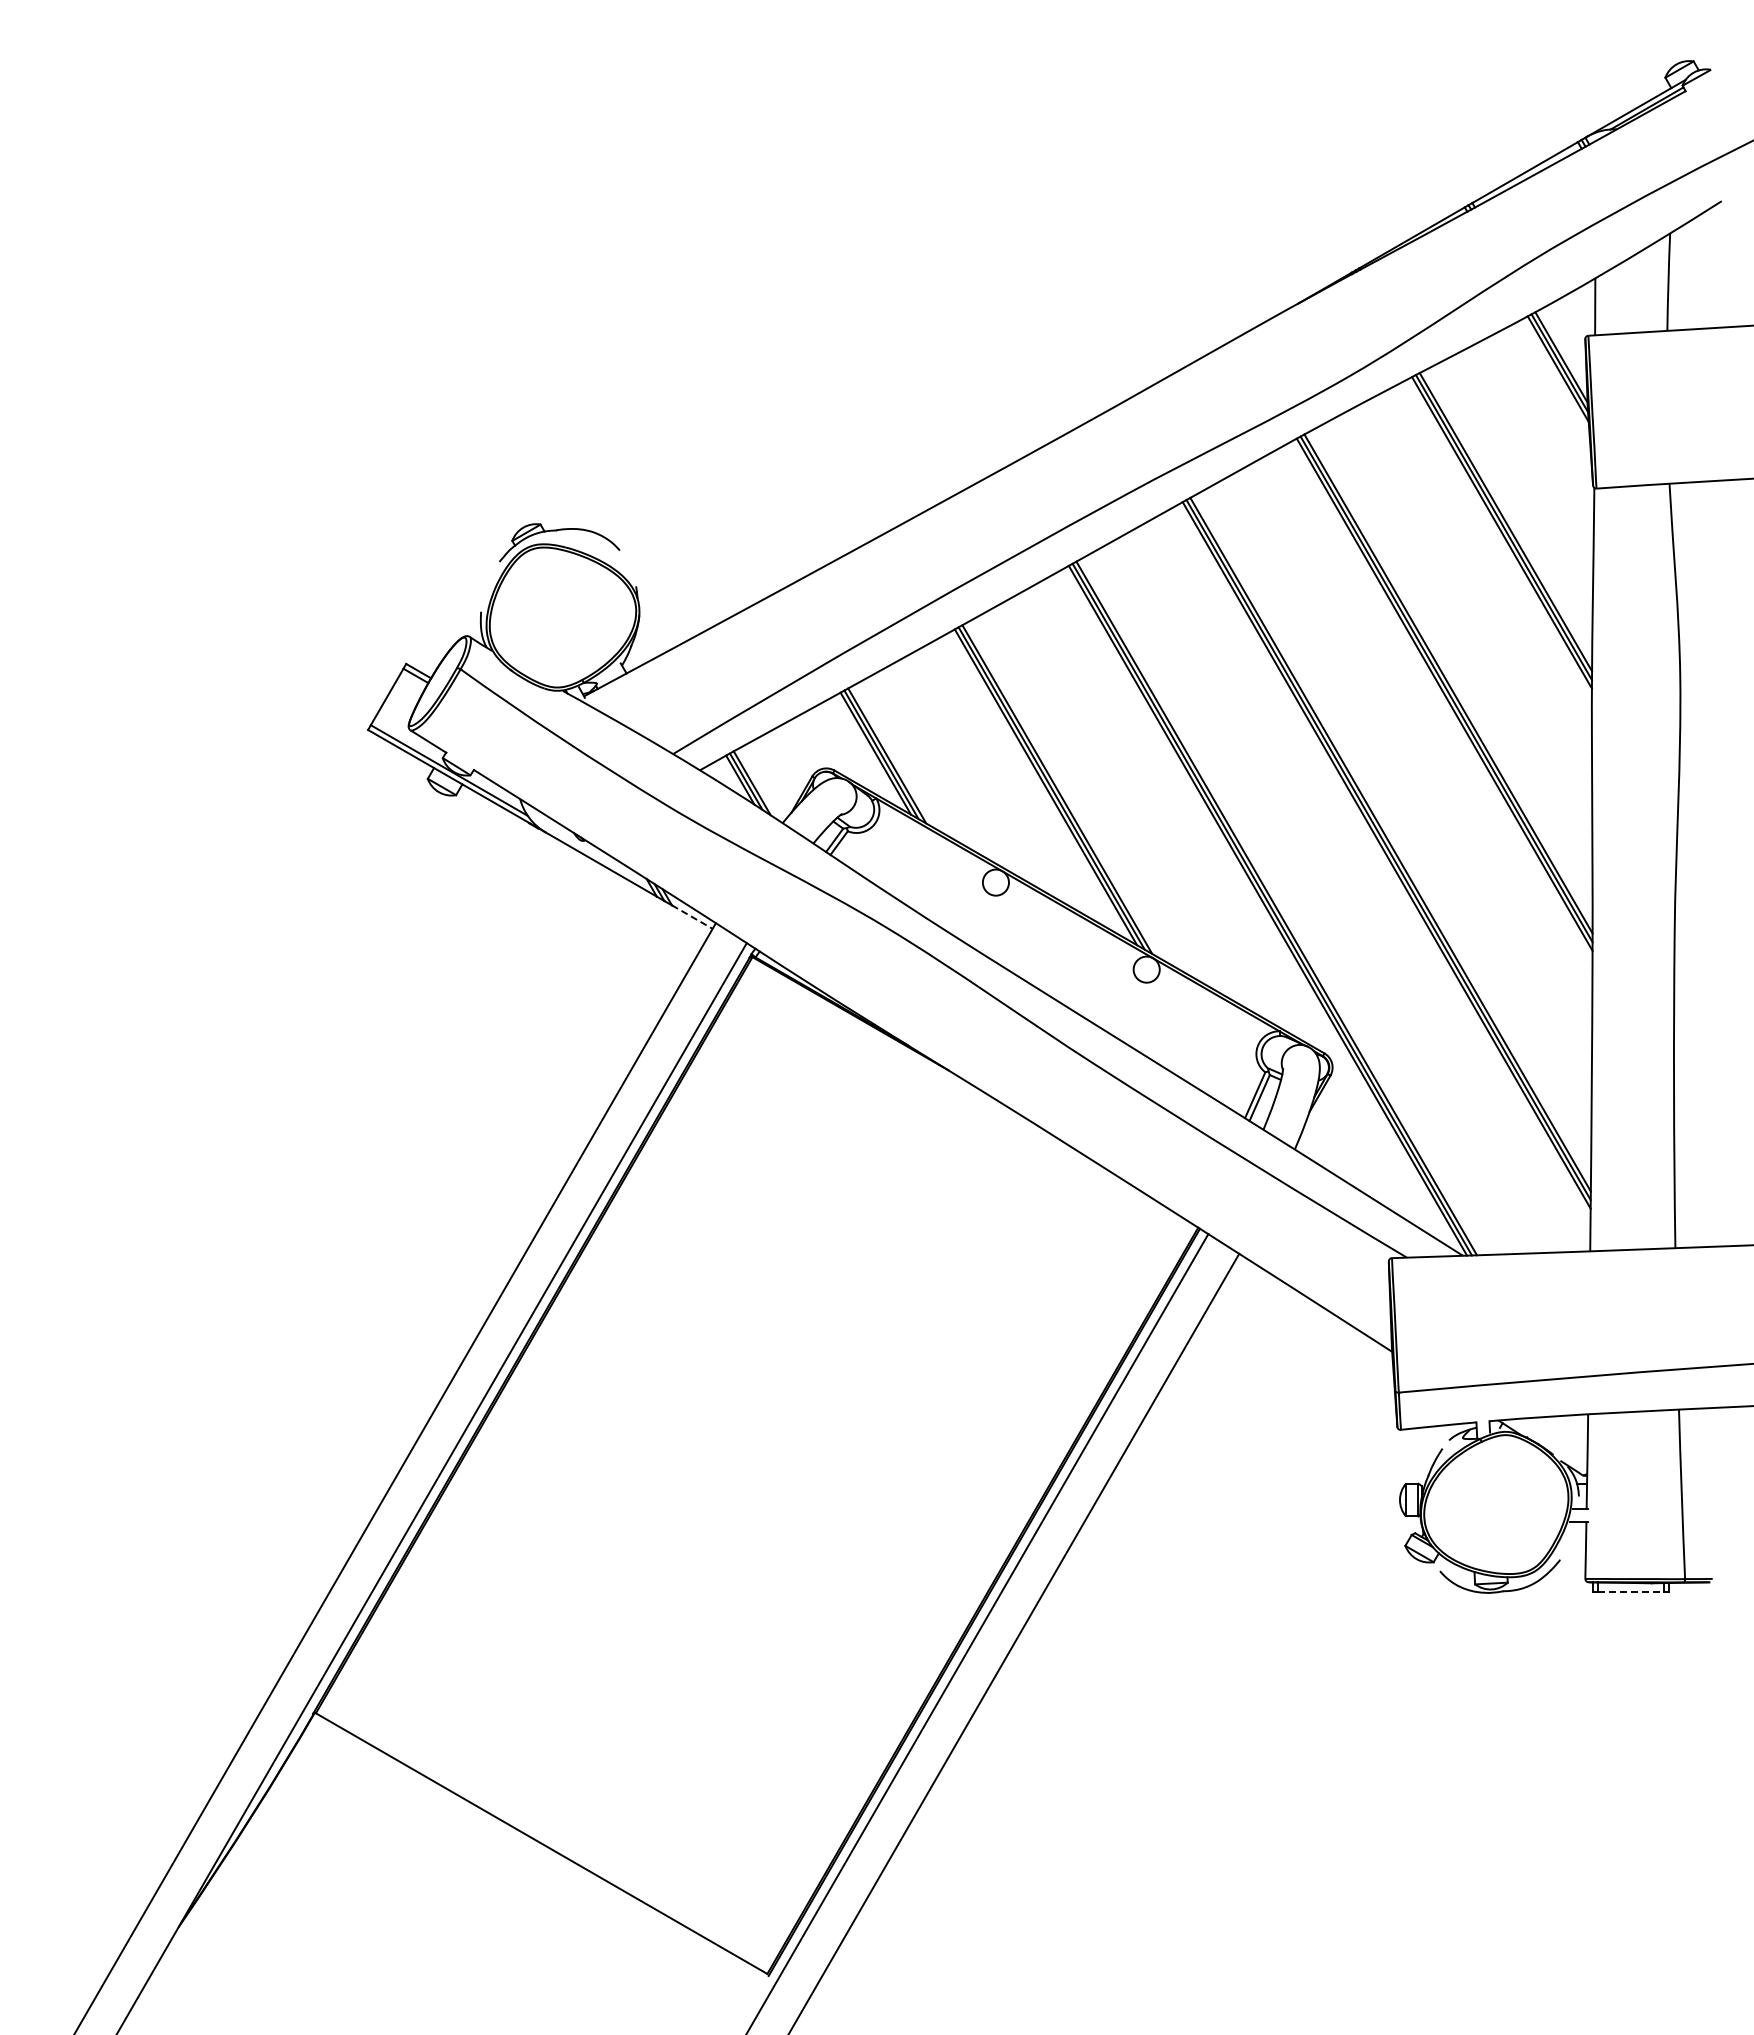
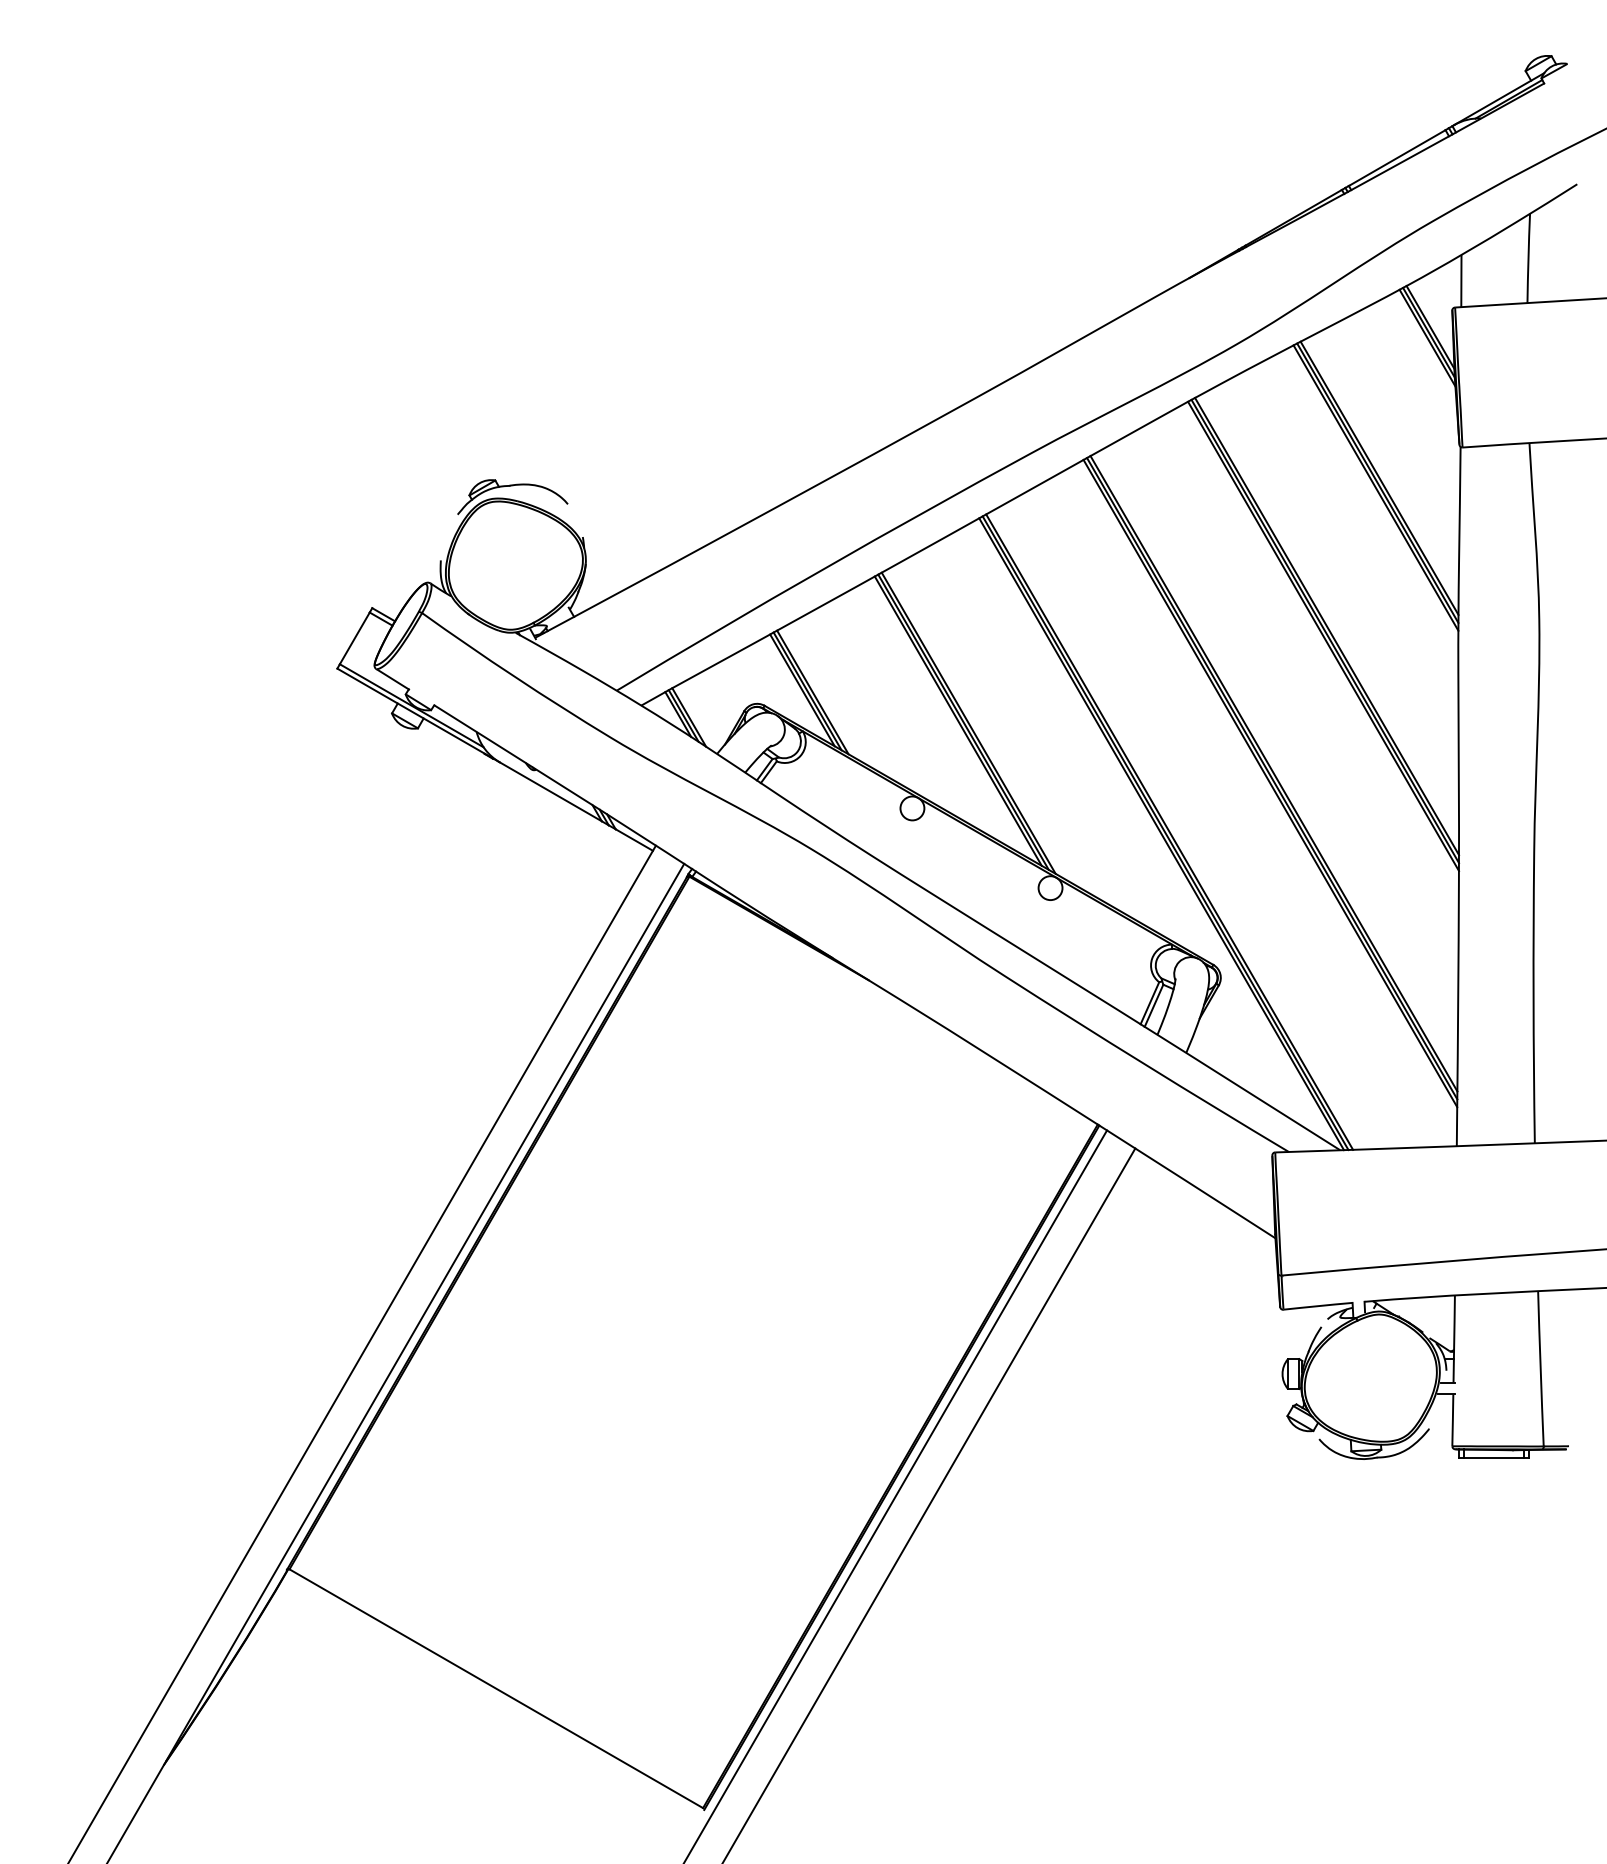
line: (692, 917) -> (634, 840), dashed -> solid
line: (1630, 1591) -> (1493, 1457), dashed -> solid

